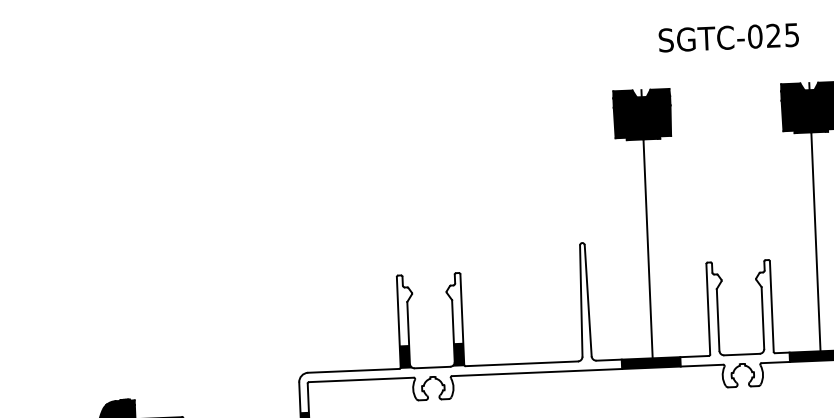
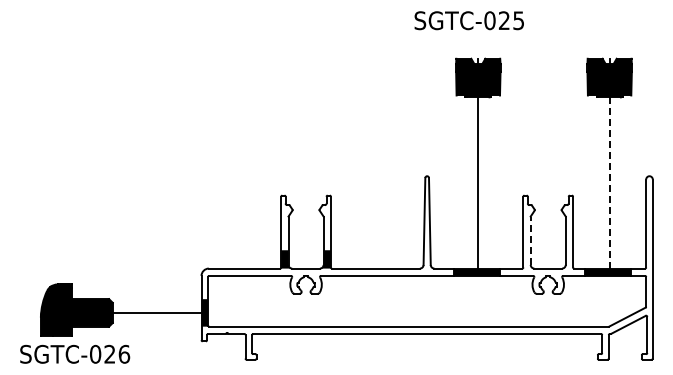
text: (727, 37) -> (468, 20), moved
line: (815, 241) -> (609, 182), solid -> dashed
line: (717, 319) -> (530, 240), solid -> dashed

